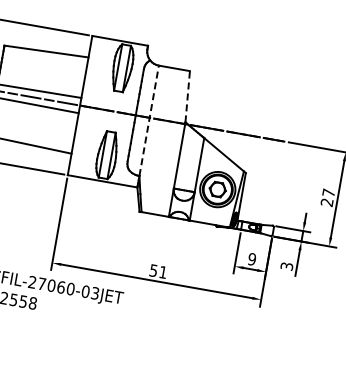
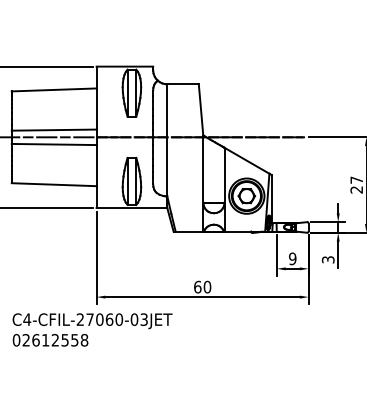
line: (188, 96) -> (201, 109), dashed -> solid
line: (149, 120) -> (167, 139), dashed -> solid
text: (158, 270) -> (202, 286), 51 -> 60

